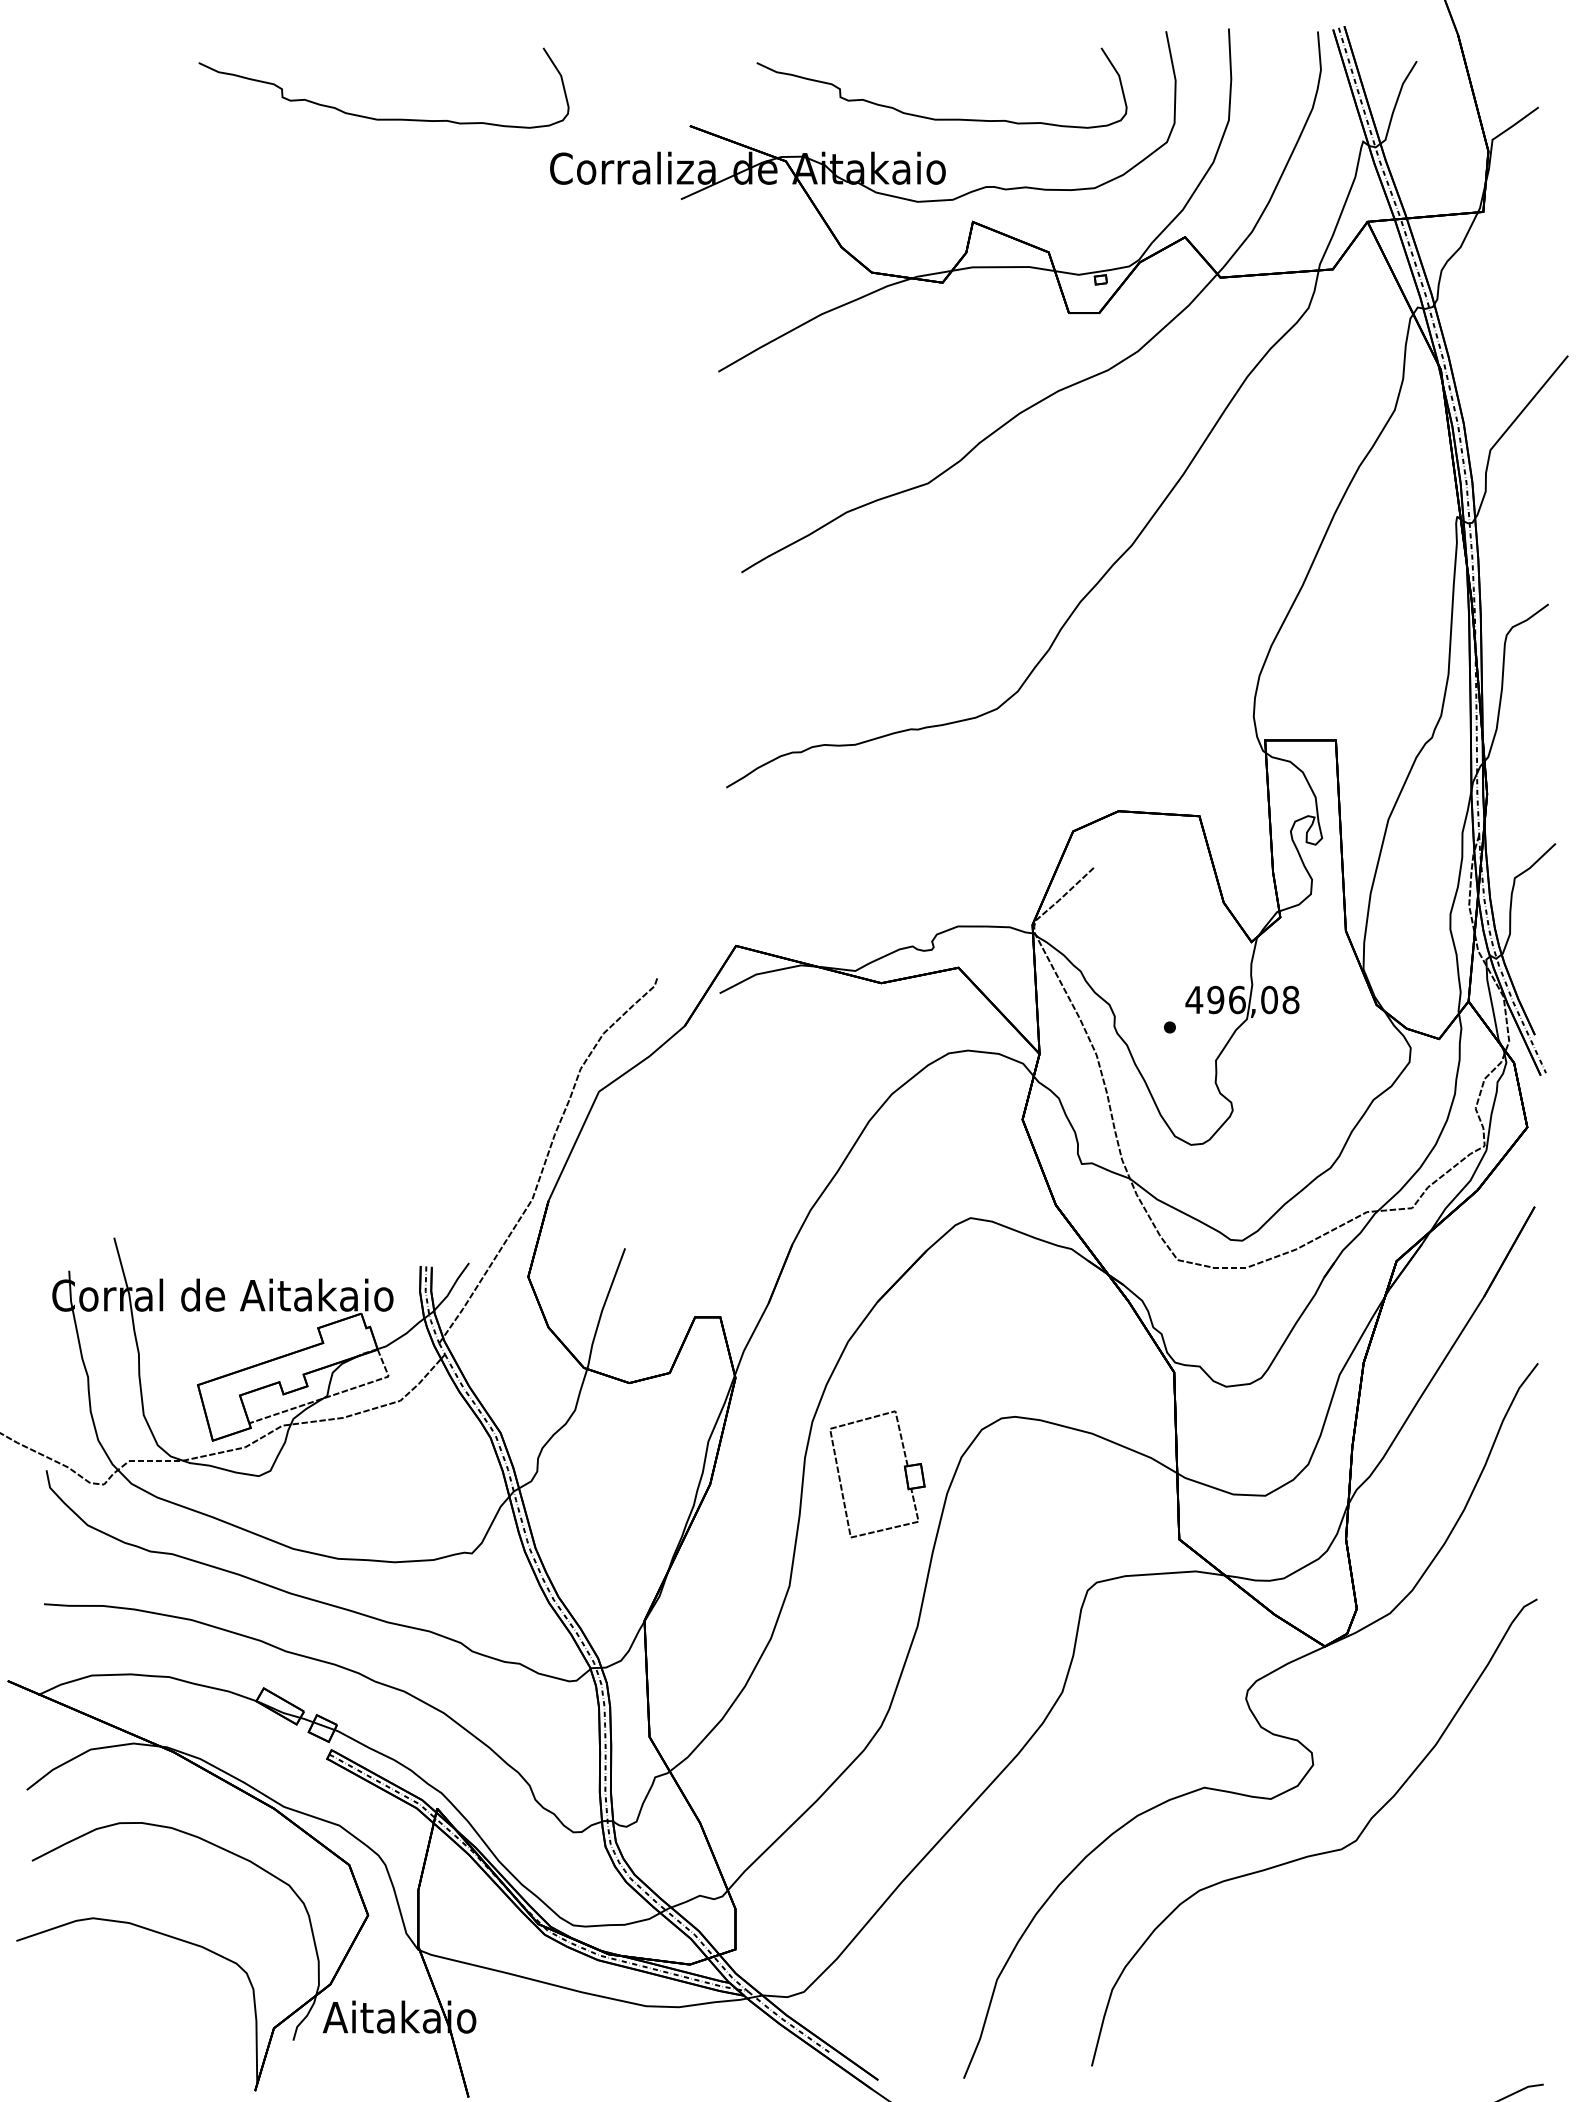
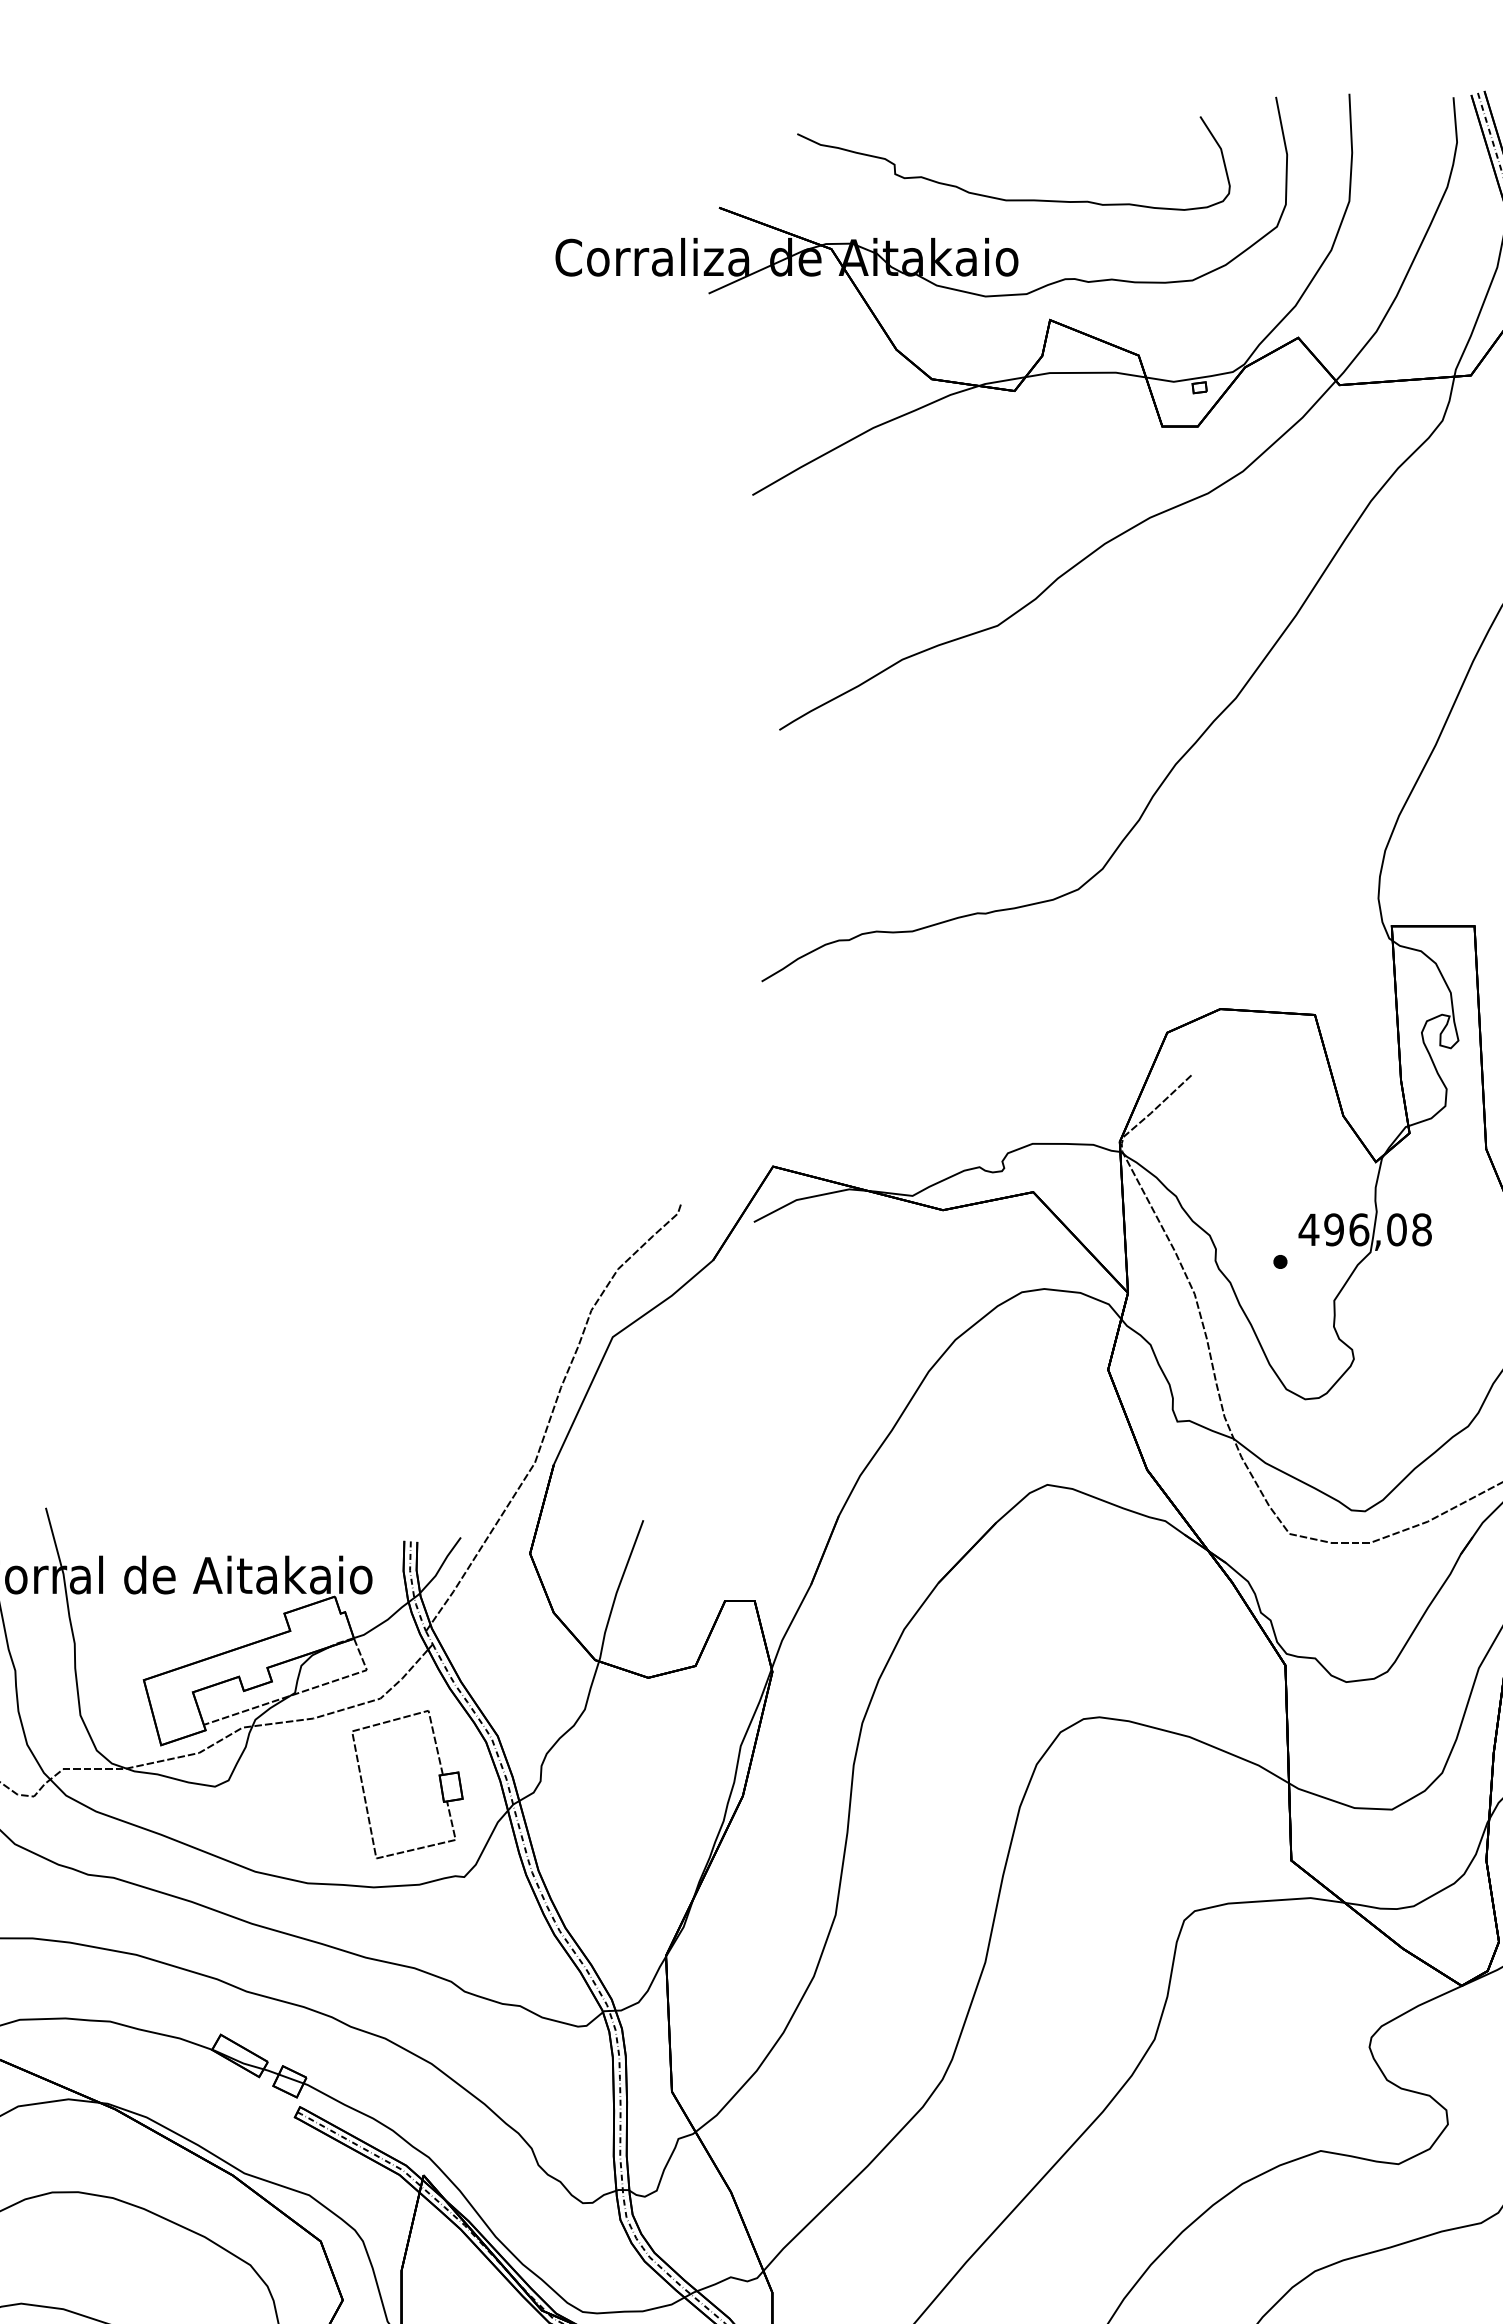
curve: (383, 118) -> (360, 199), removed
part: (904, 1472) -> (439, 1782), moved

